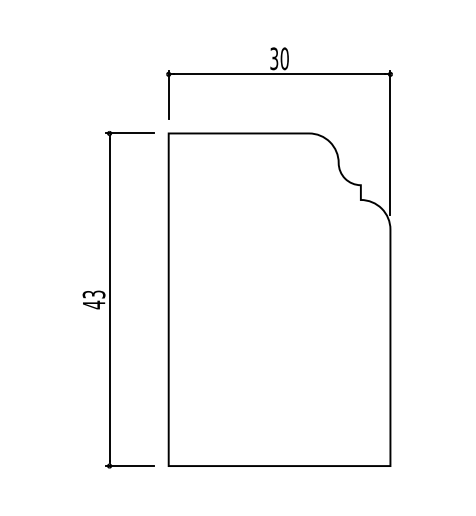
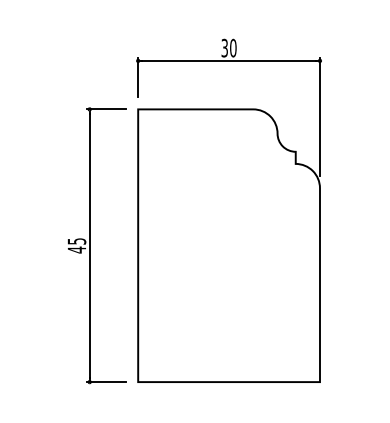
text: (93, 294) -> (76, 241), 43 -> 45

